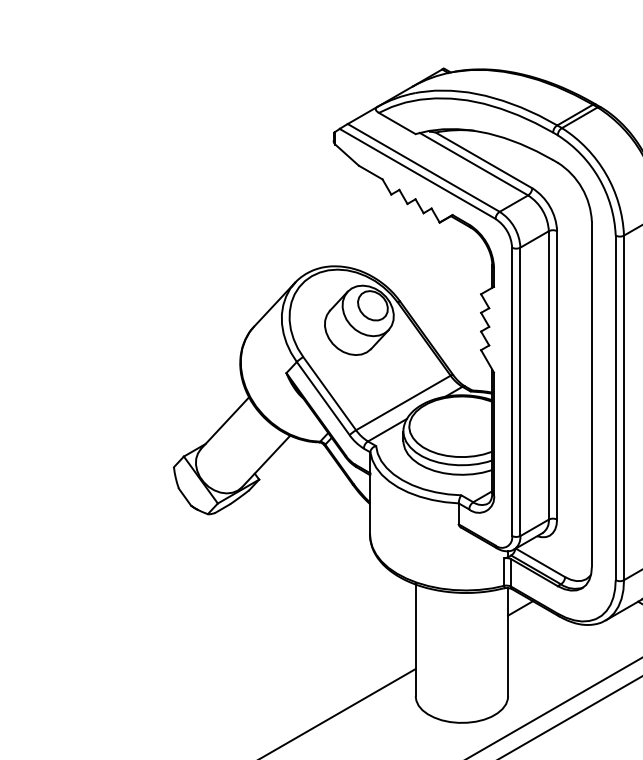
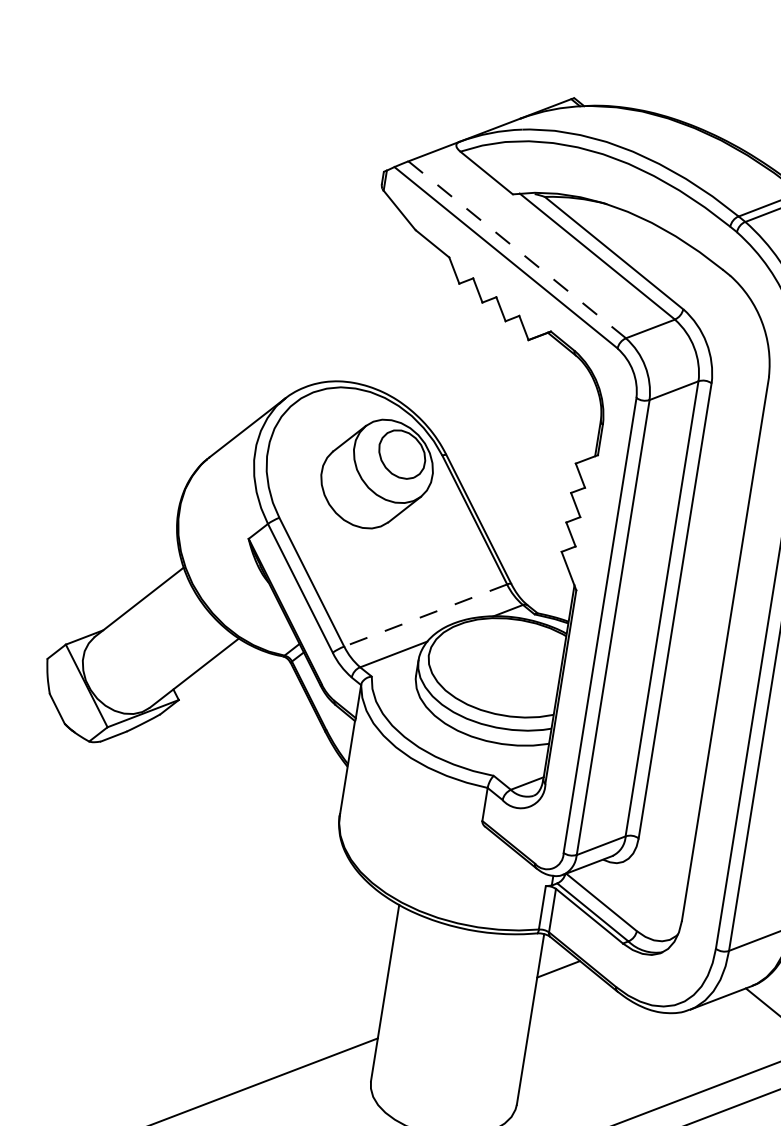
line: (423, 167) -> (516, 249), solid -> dashed
line: (403, 402) -> (425, 614), solid -> dashed

